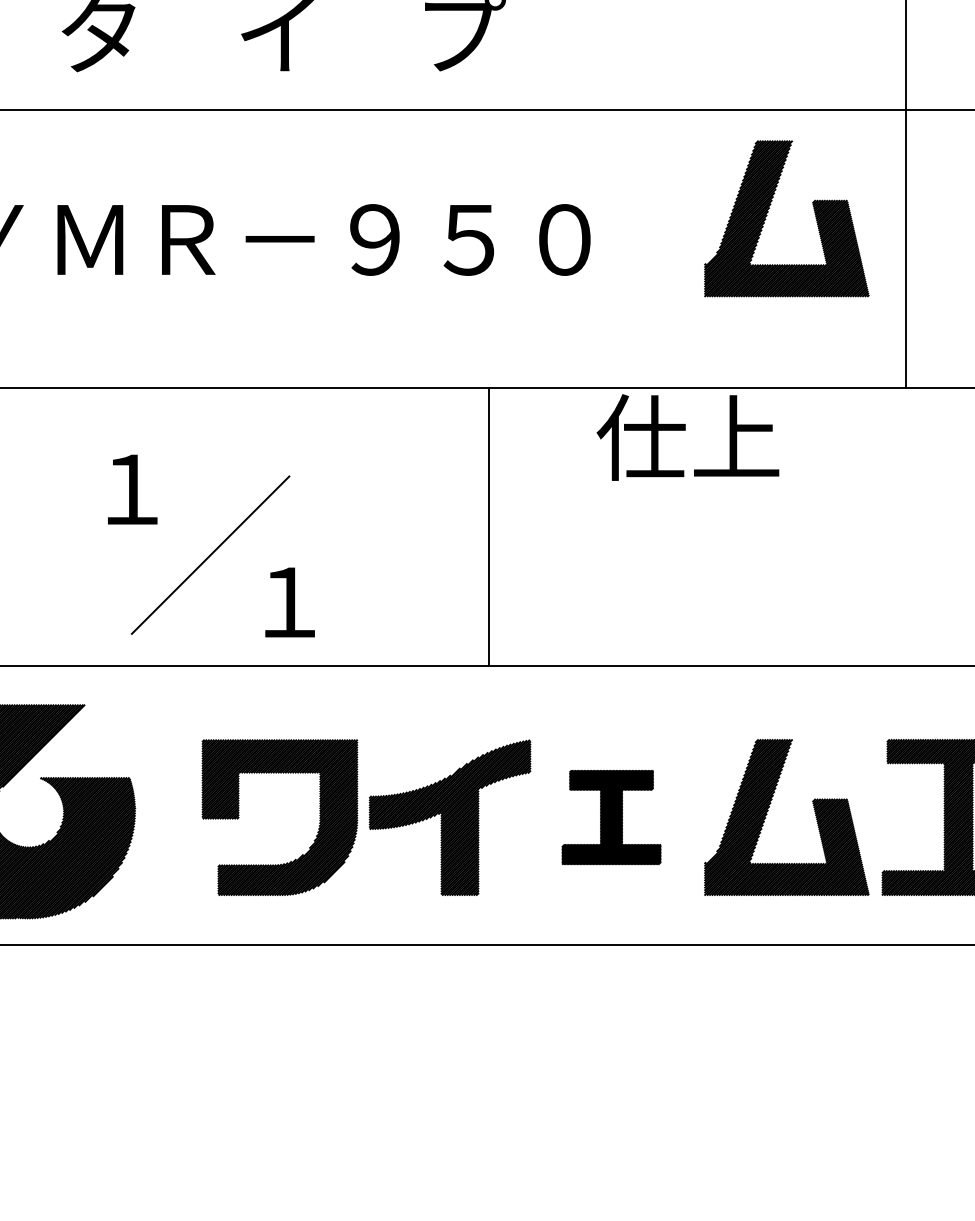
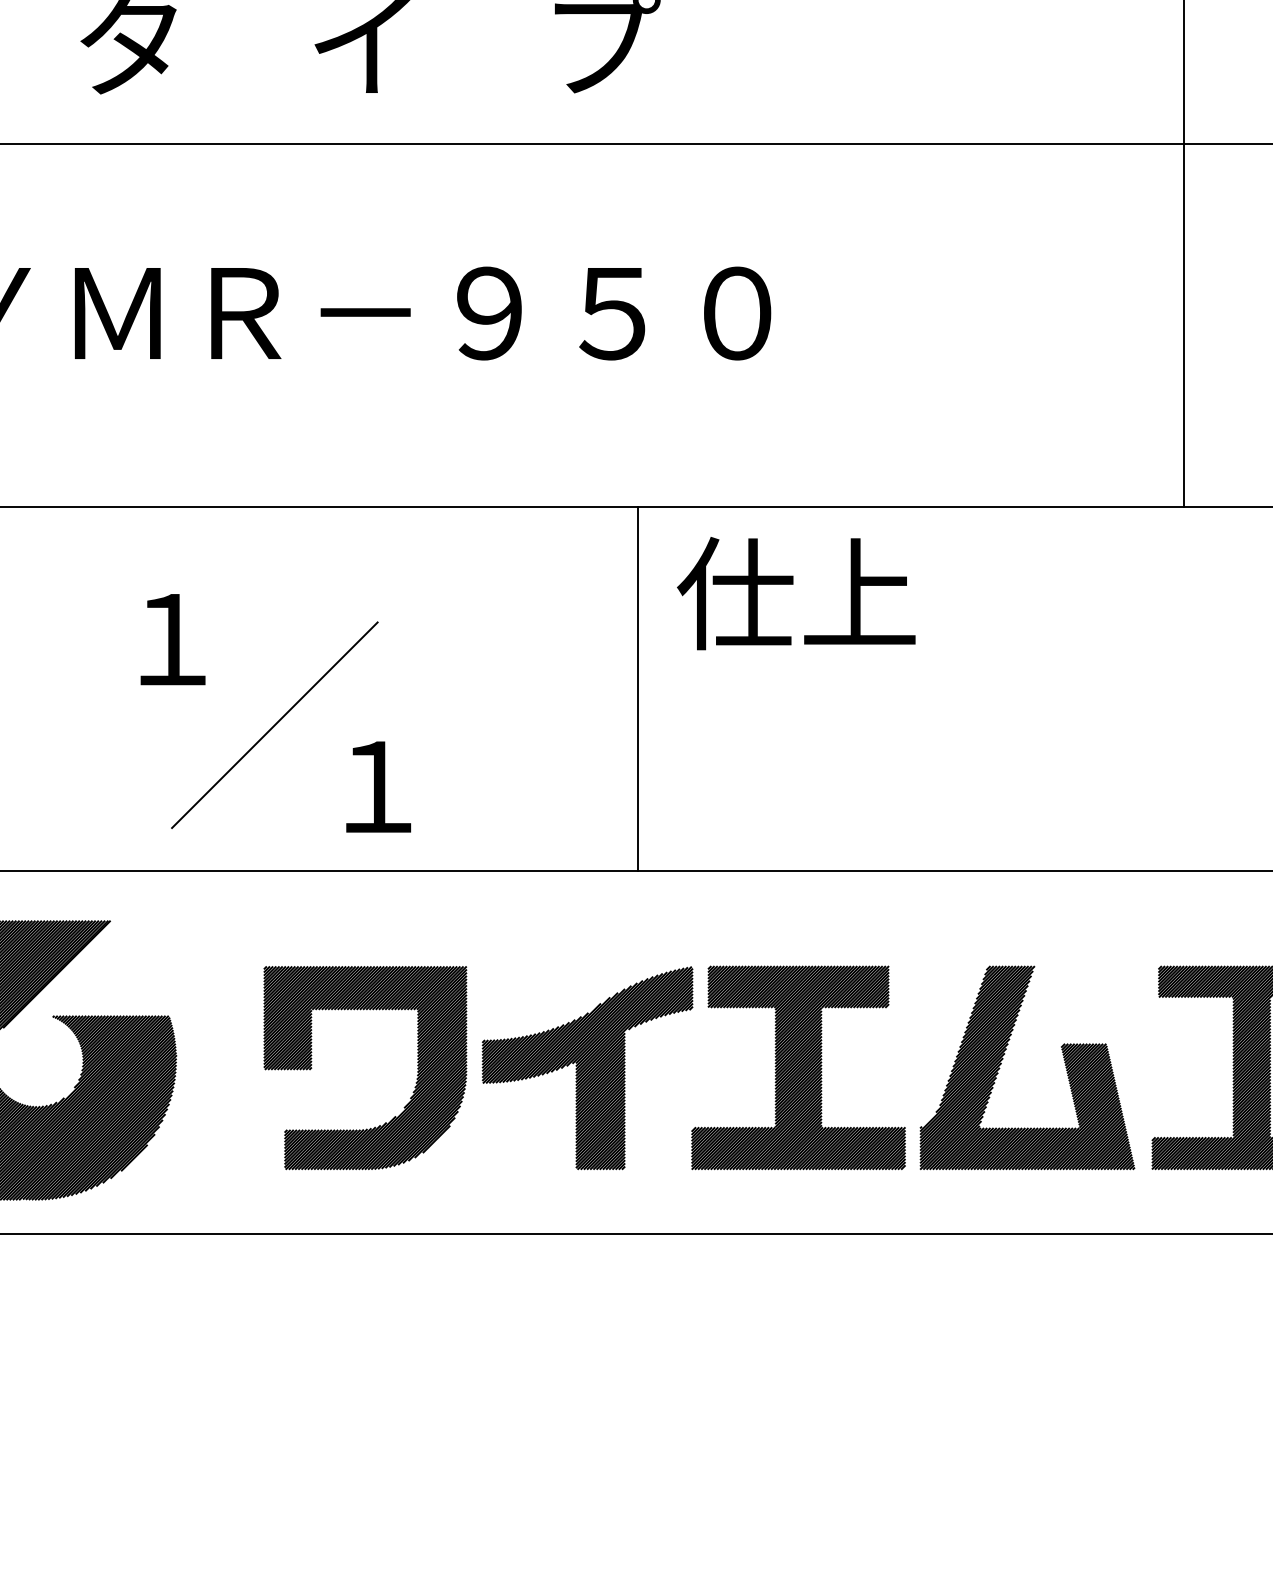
part: (768, 212) -> (1003, 277), removed
text: (688, 437) -> (796, 593), moved
part: (611, 817) -> (798, 1067), size x1.67

